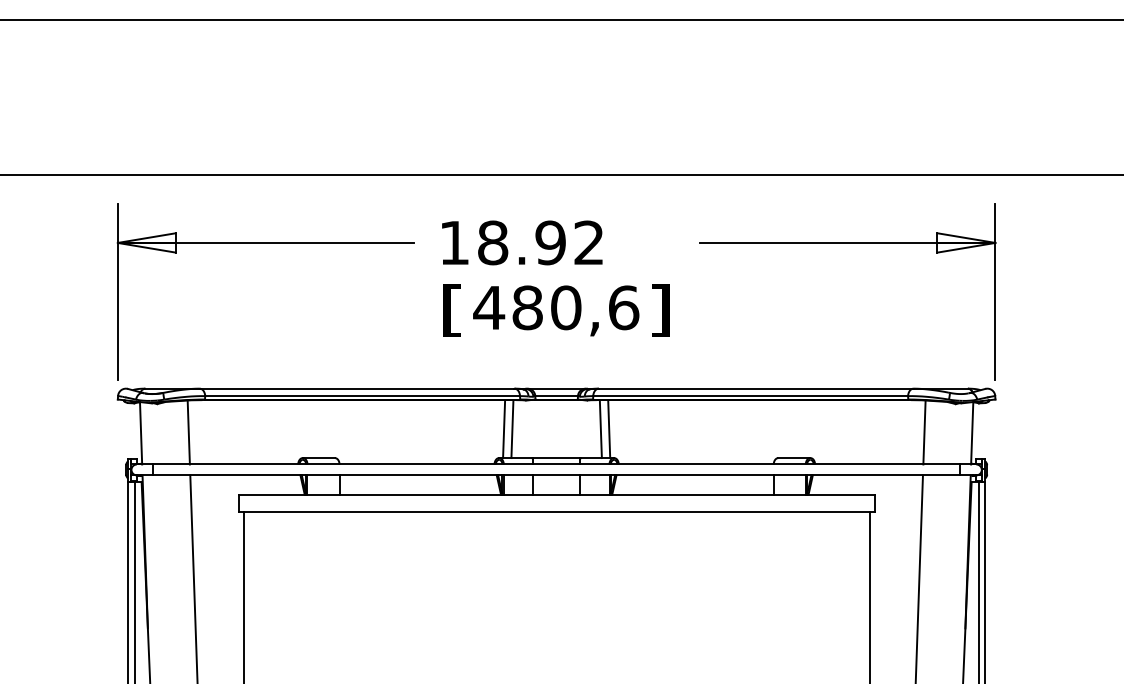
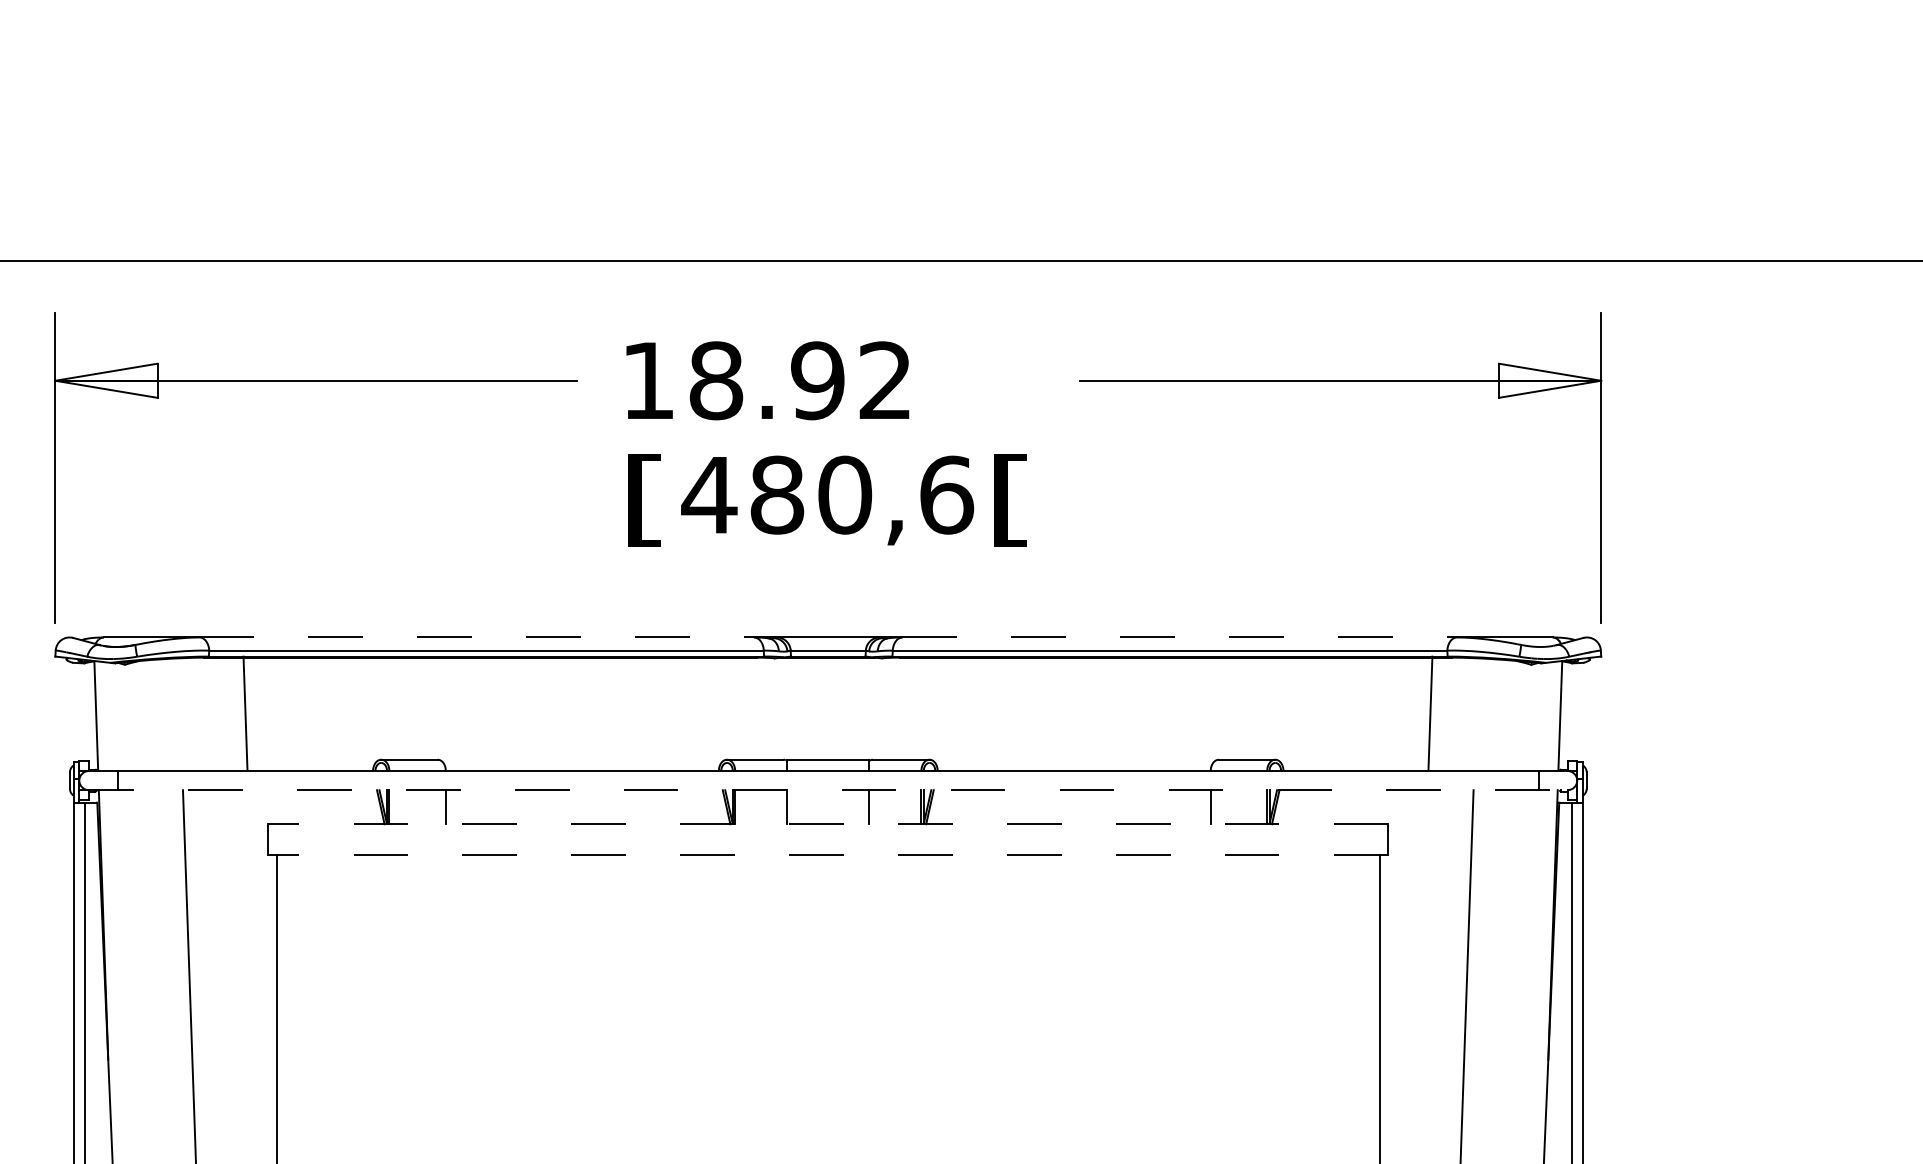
text: (660, 310) -> (1011, 499), ] -> [
line: (357, 388) -> (477, 637), solid -> dashed
line: (756, 388) -> (1180, 637), solid -> dashed
line: (504, 429) -> (736, 709), removed
line: (512, 429) -> (750, 709), removed
line: (600, 429) -> (905, 709), removed
line: (609, 429) -> (921, 709), removed
line: (188, 432) -> (244, 712), moved
line: (924, 432) -> (1430, 712), moved
line: (557, 475) -> (829, 790), solid -> dashed
line: (556, 494) -> (828, 823), solid -> dashed
line: (556, 512) -> (828, 855), solid -> dashed

